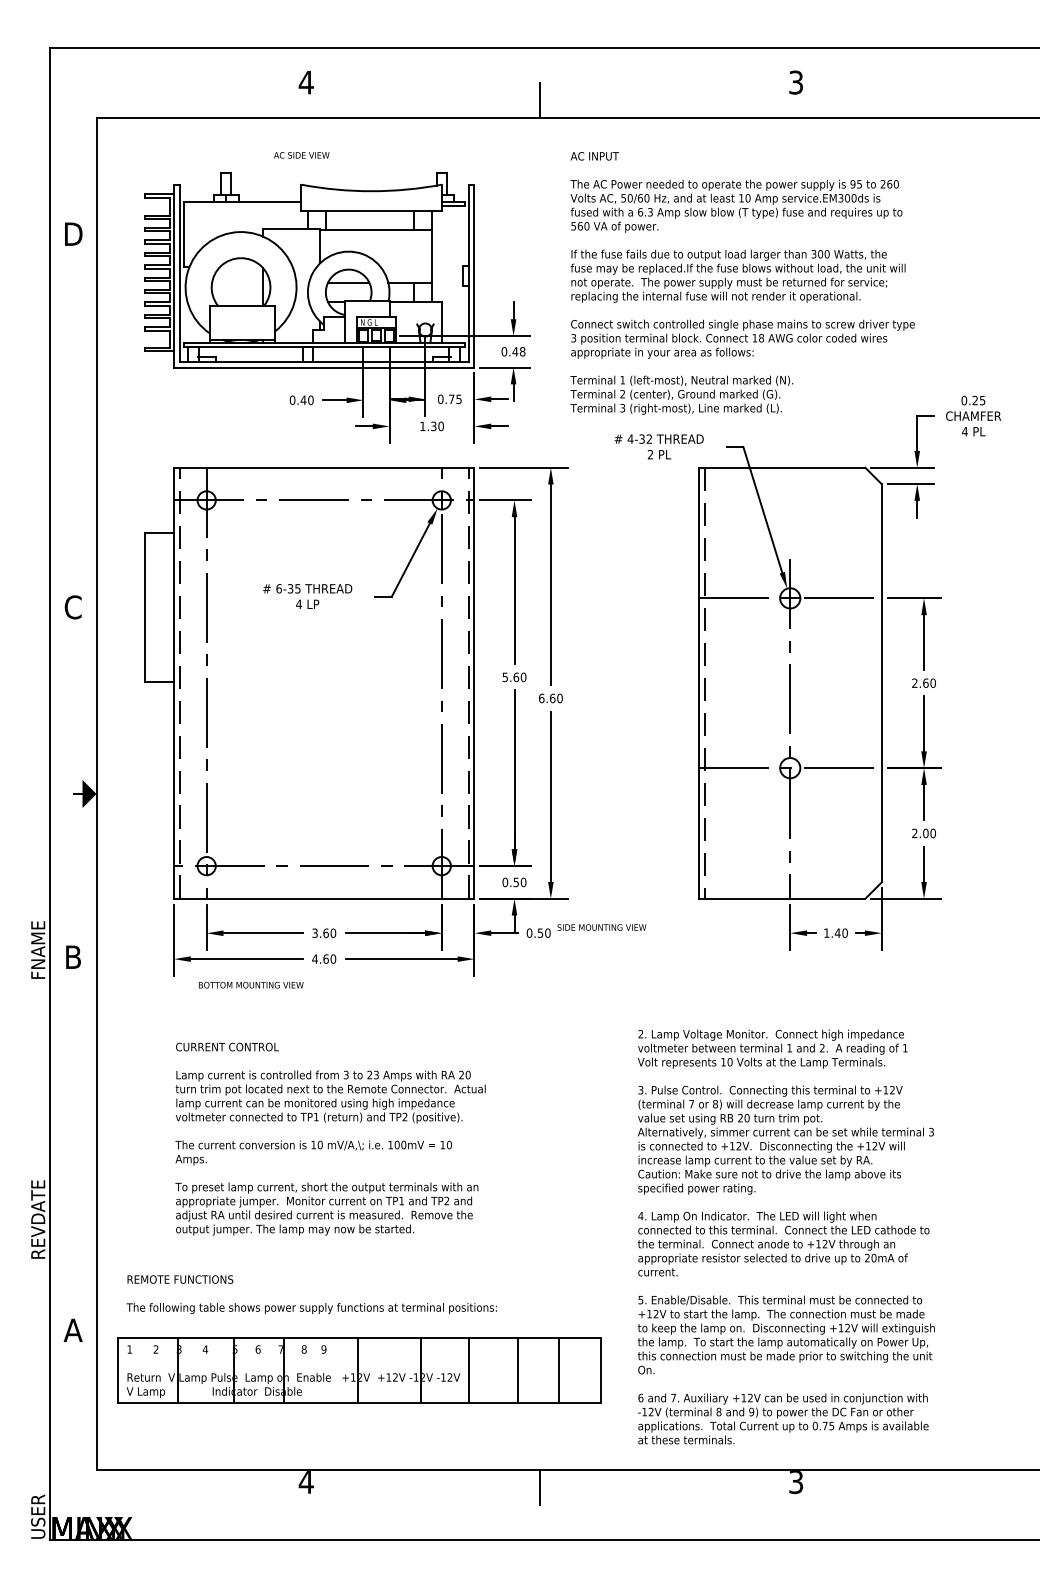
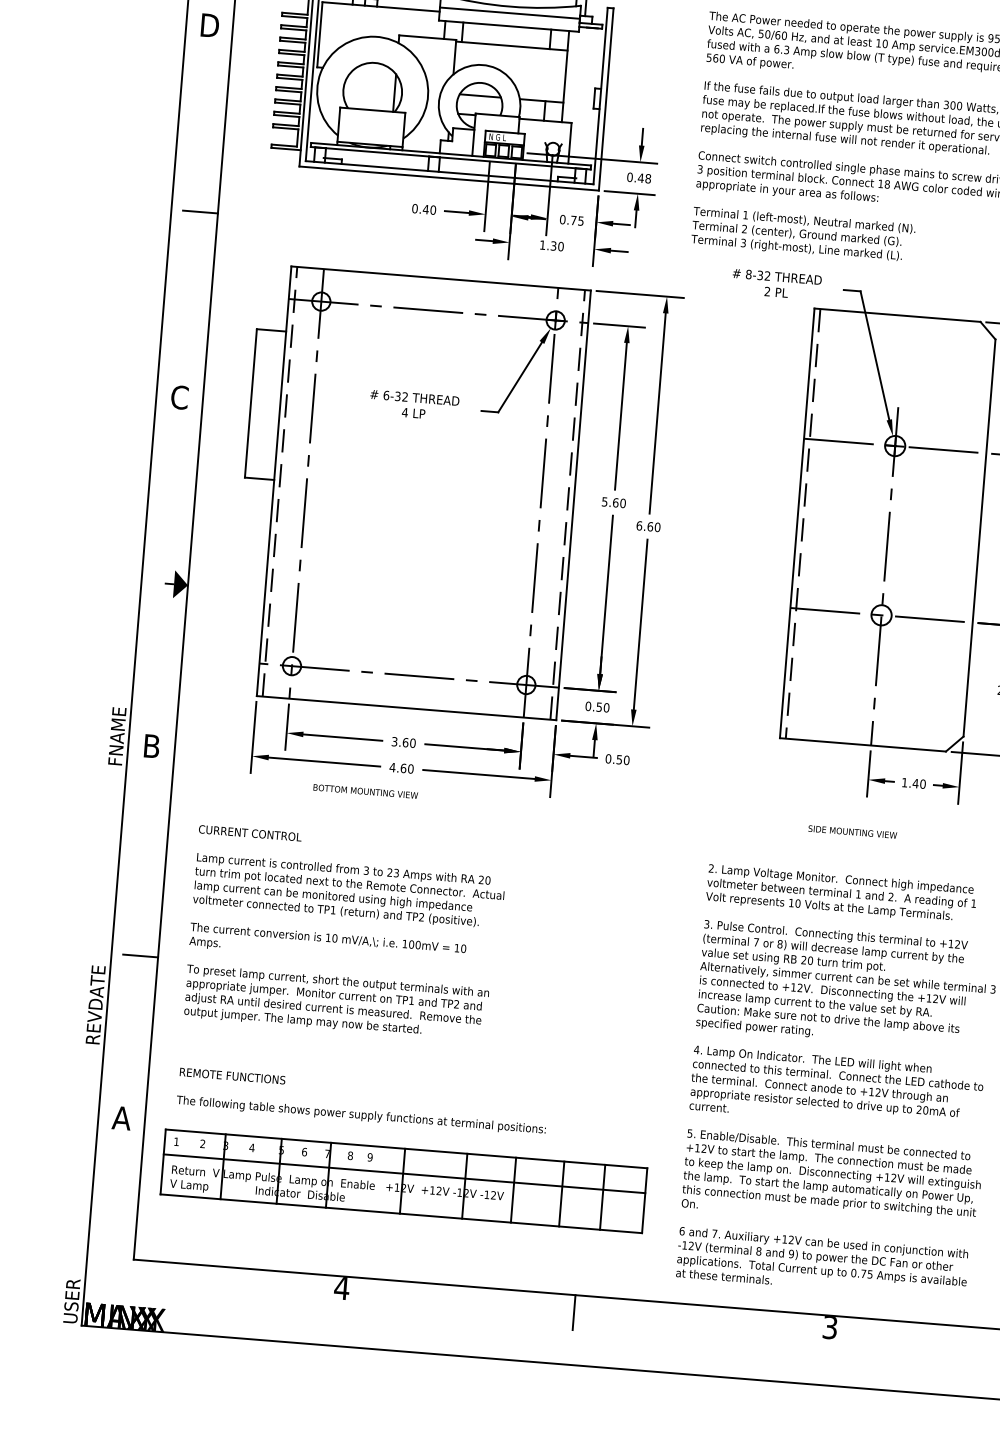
line: (371, 197) -> (509, 12), added
line: (78, 420) -> (199, 211), added
text: (630, 438) -> (748, 273), 4-32 -> 8-32
text: (297, 588) -> (404, 396), 6-35 -> 6-32
text: (601, 927) -> (852, 832), moved
text: (251, 984) -> (366, 790), moved
text: (330, 1138) -> (345, 932), moved
line: (78, 1167) -> (140, 956), added
line: (359, 1363) -> (404, 1174), added

